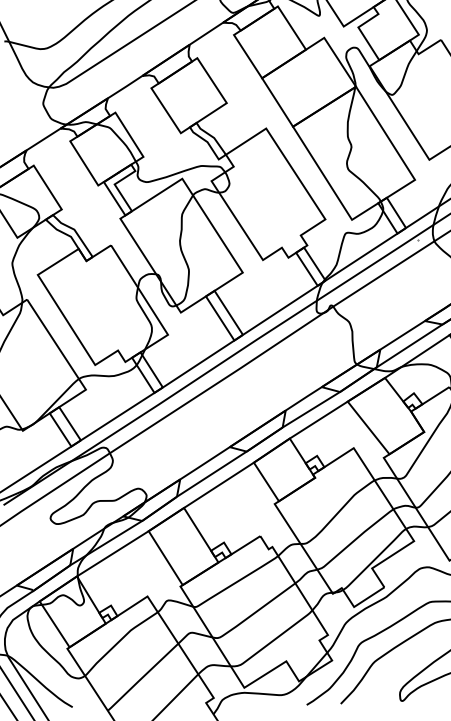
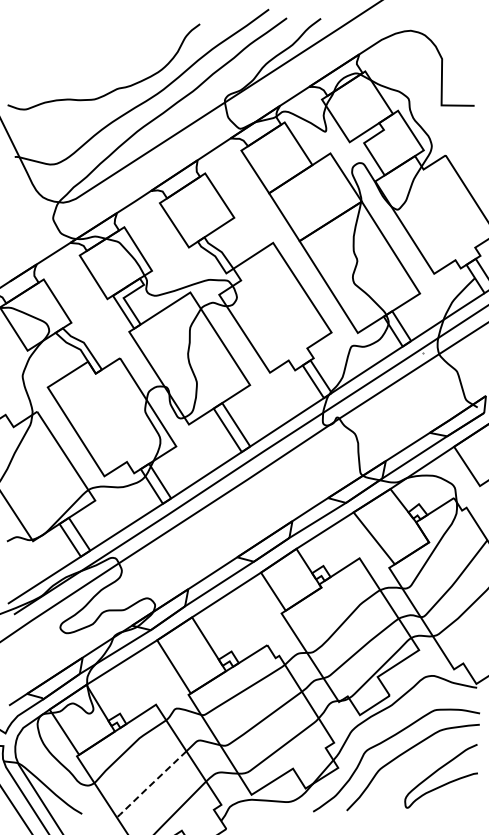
line: (141, 678) -> (150, 785), solid -> dashed

